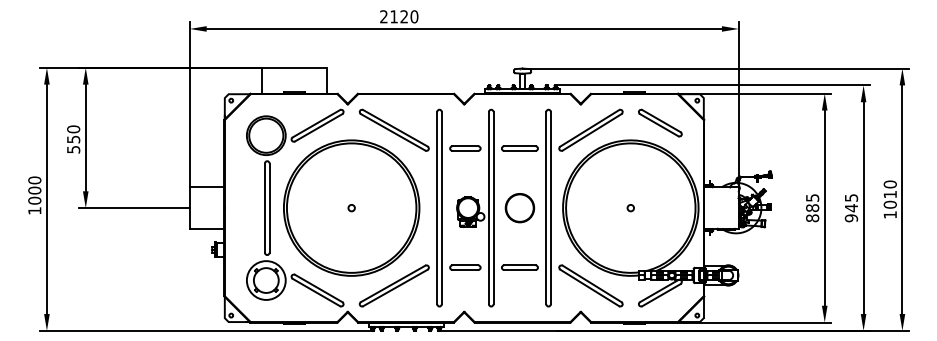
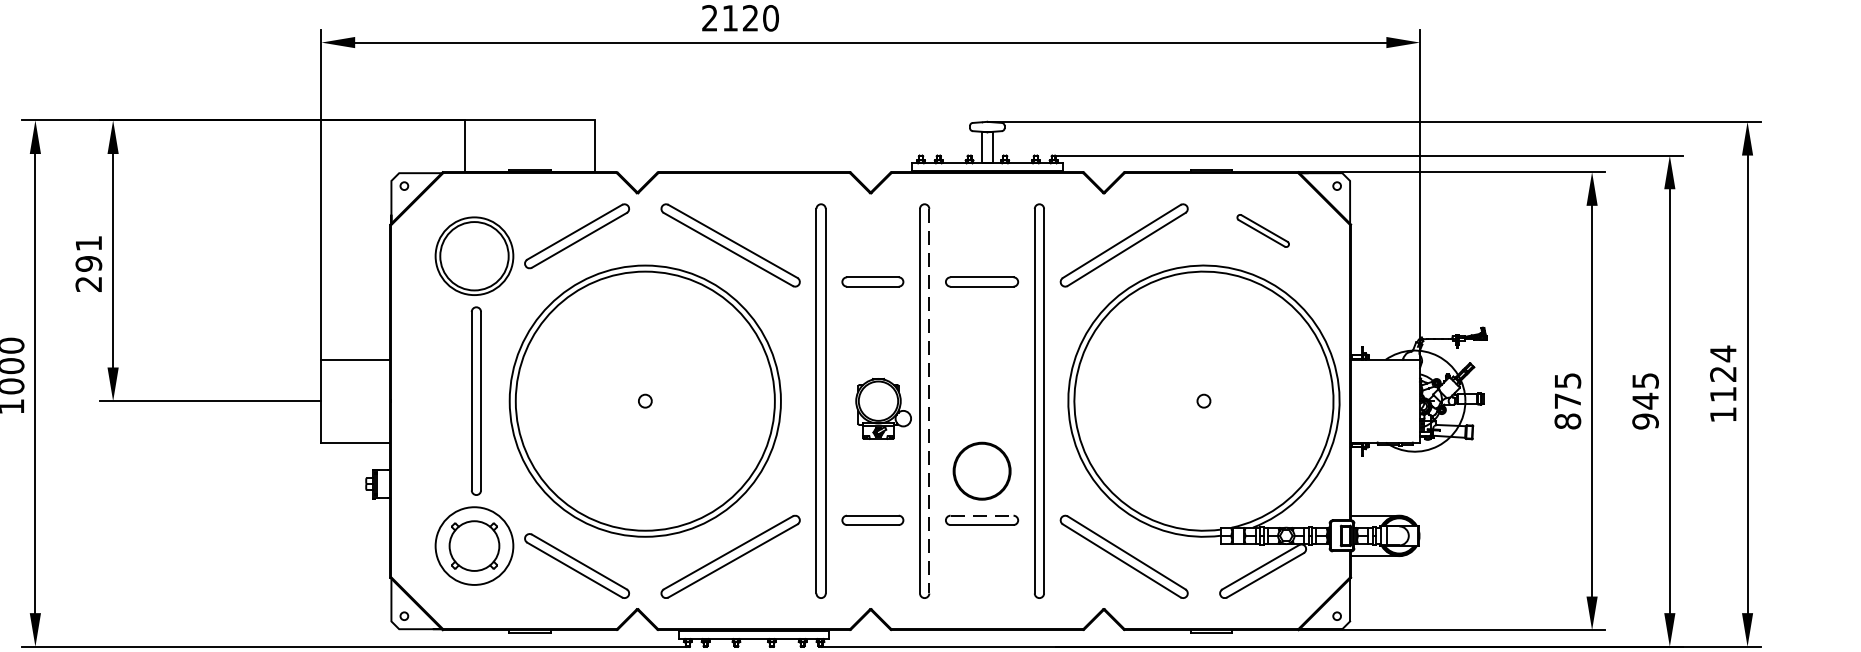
part: (660, 122) -> (1263, 229), size x0.6
text: (73, 139) -> (88, 263), 550 -> 291
text: (889, 194) -> (1721, 373), 1010 -> 1124
line: (493, 208) -> (929, 401), solid -> dashed
part: (519, 208) -> (981, 471), moved
text: (812, 208) -> (1567, 401), 885 -> 875
line: (519, 265) -> (981, 515), solid -> dashed

